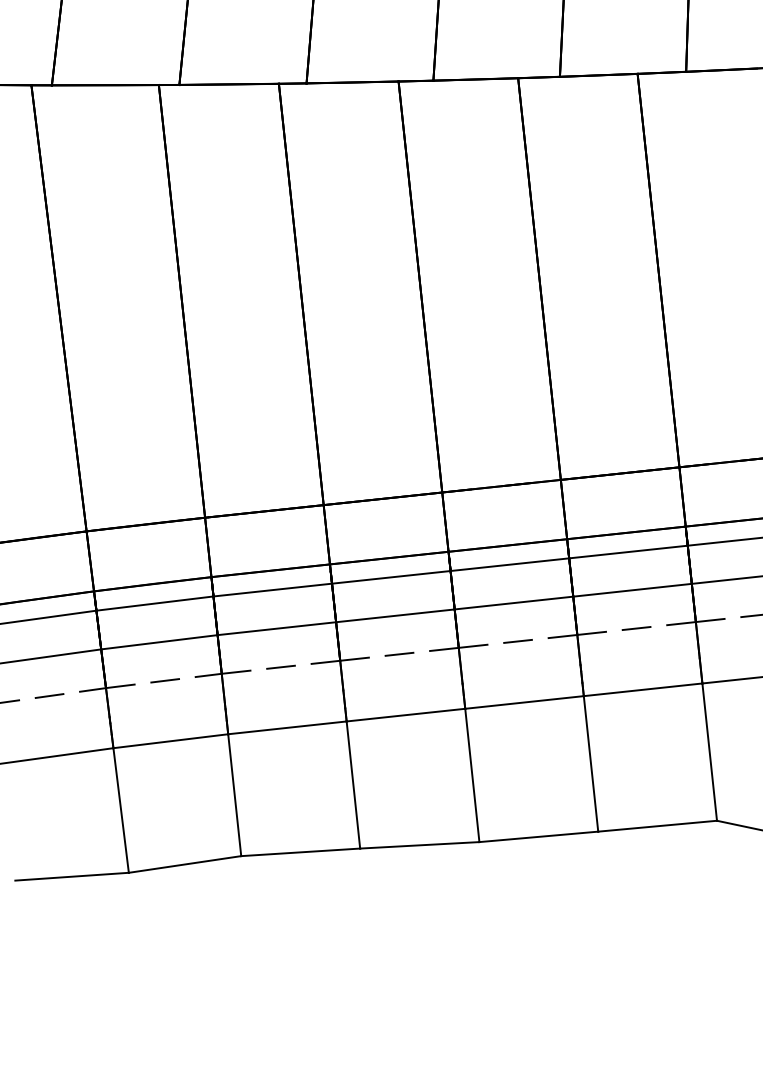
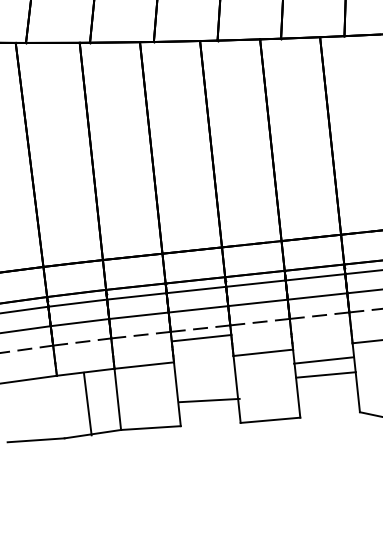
line: (642, 689) -> (323, 360), moved
line: (405, 715) -> (201, 338), moved
line: (120, 809) -> (87, 403), moved
line: (656, 825) -> (325, 374), moved
line: (419, 845) -> (209, 400), moved

